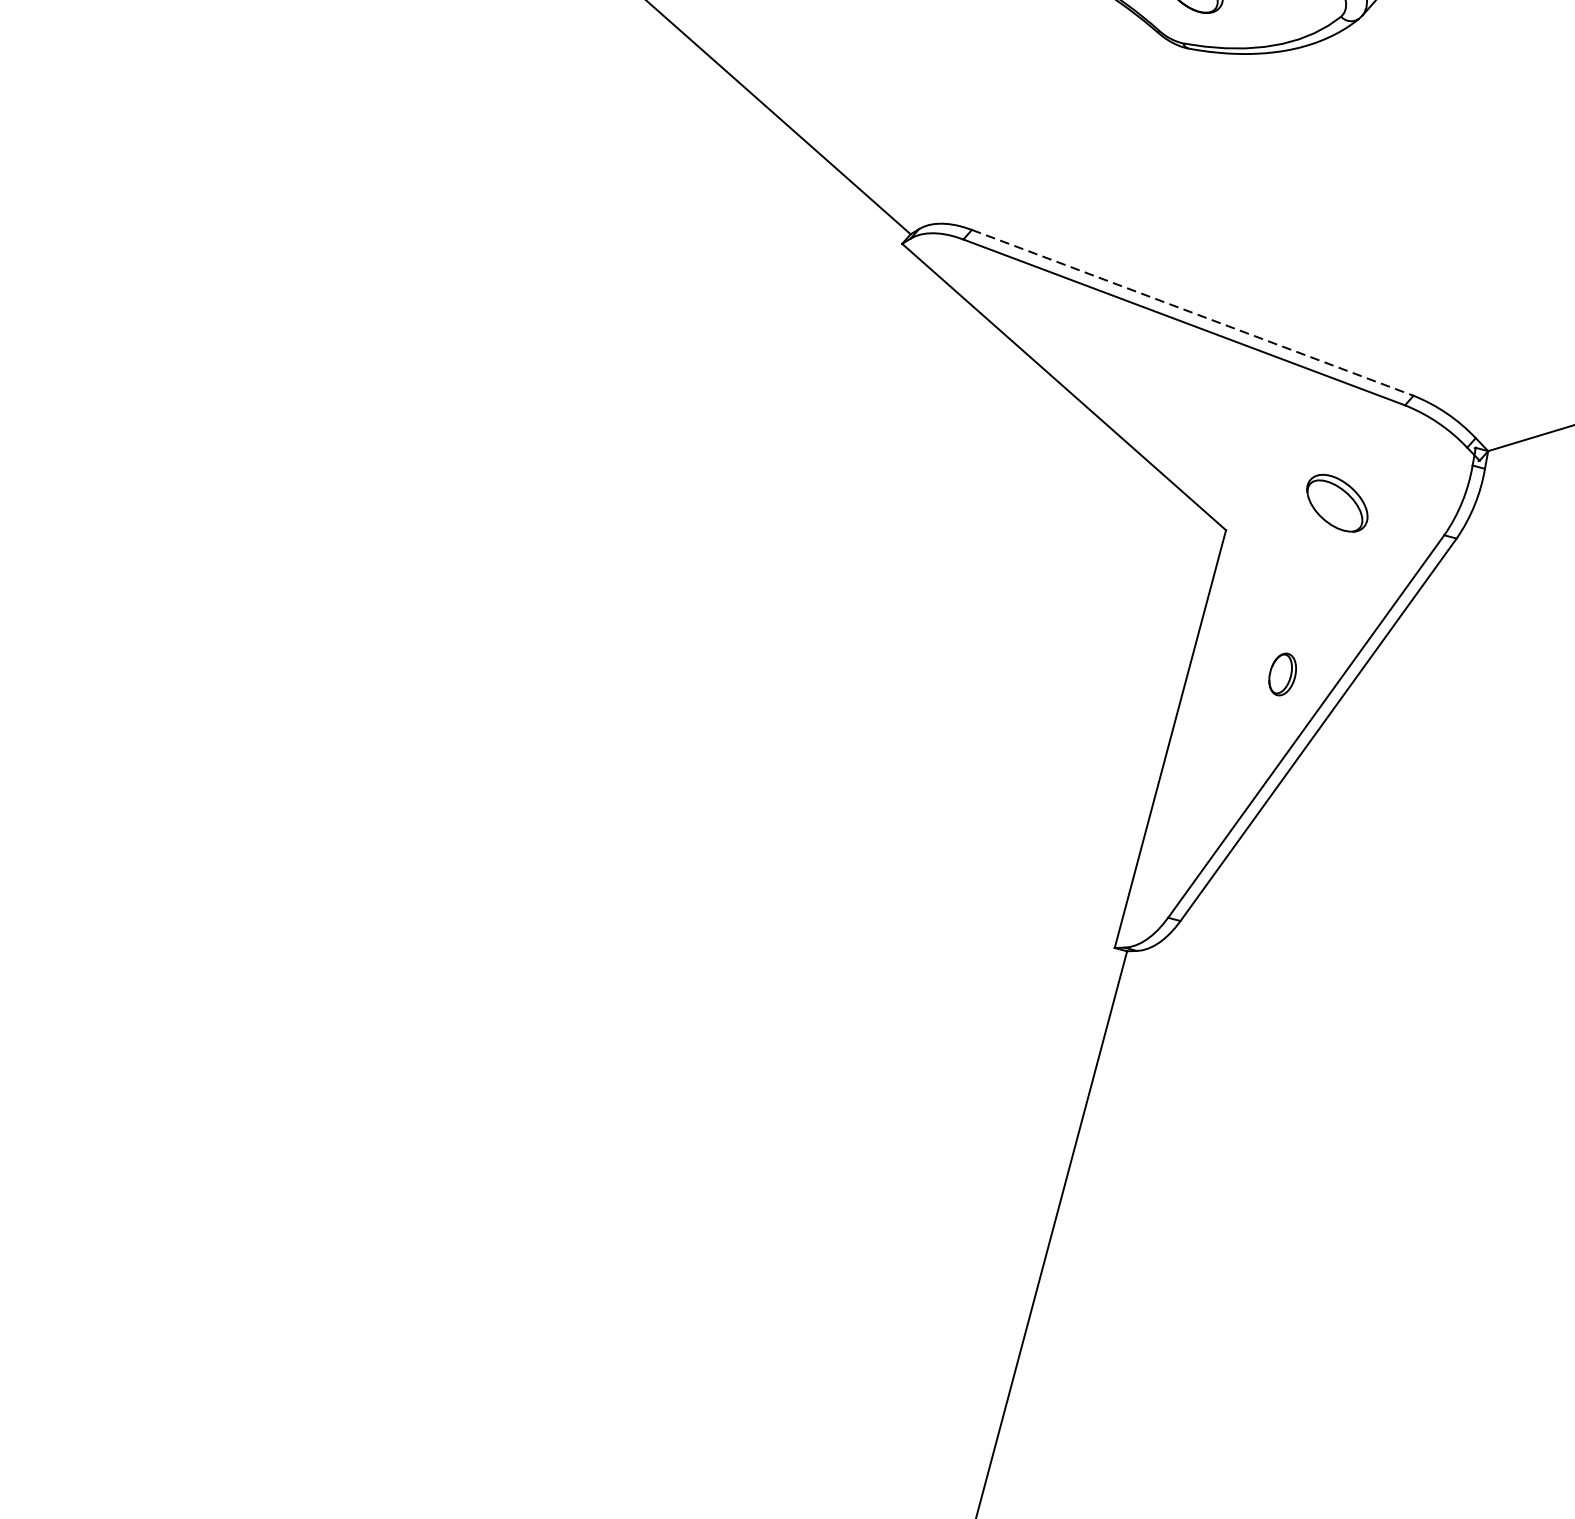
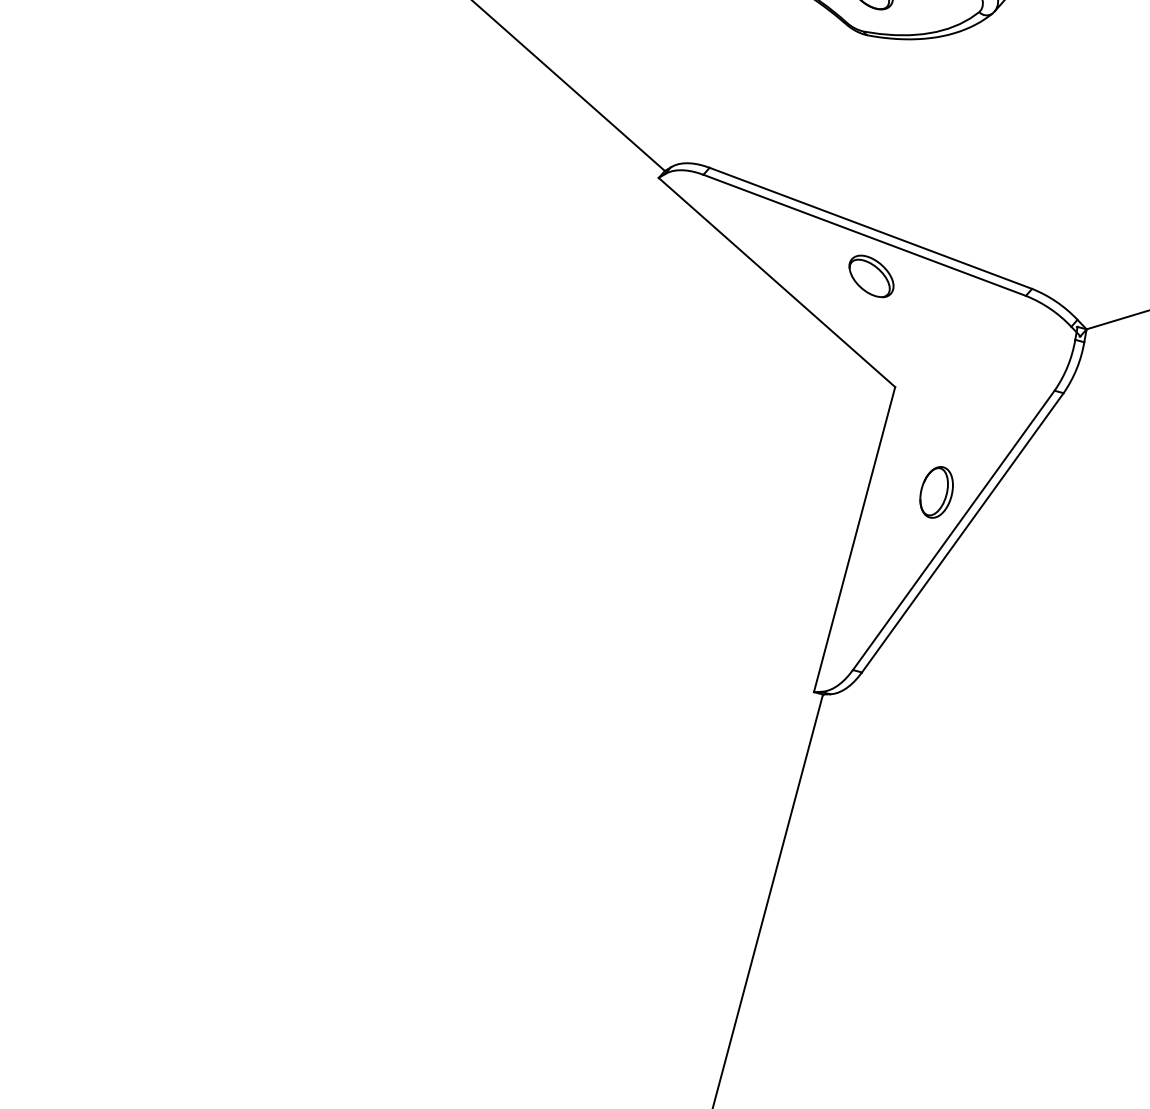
line: (1193, 313) -> (871, 228), dashed -> solid
part: (1337, 503) -> (871, 276), moved
part: (1282, 674) -> (936, 492), size x1.67

